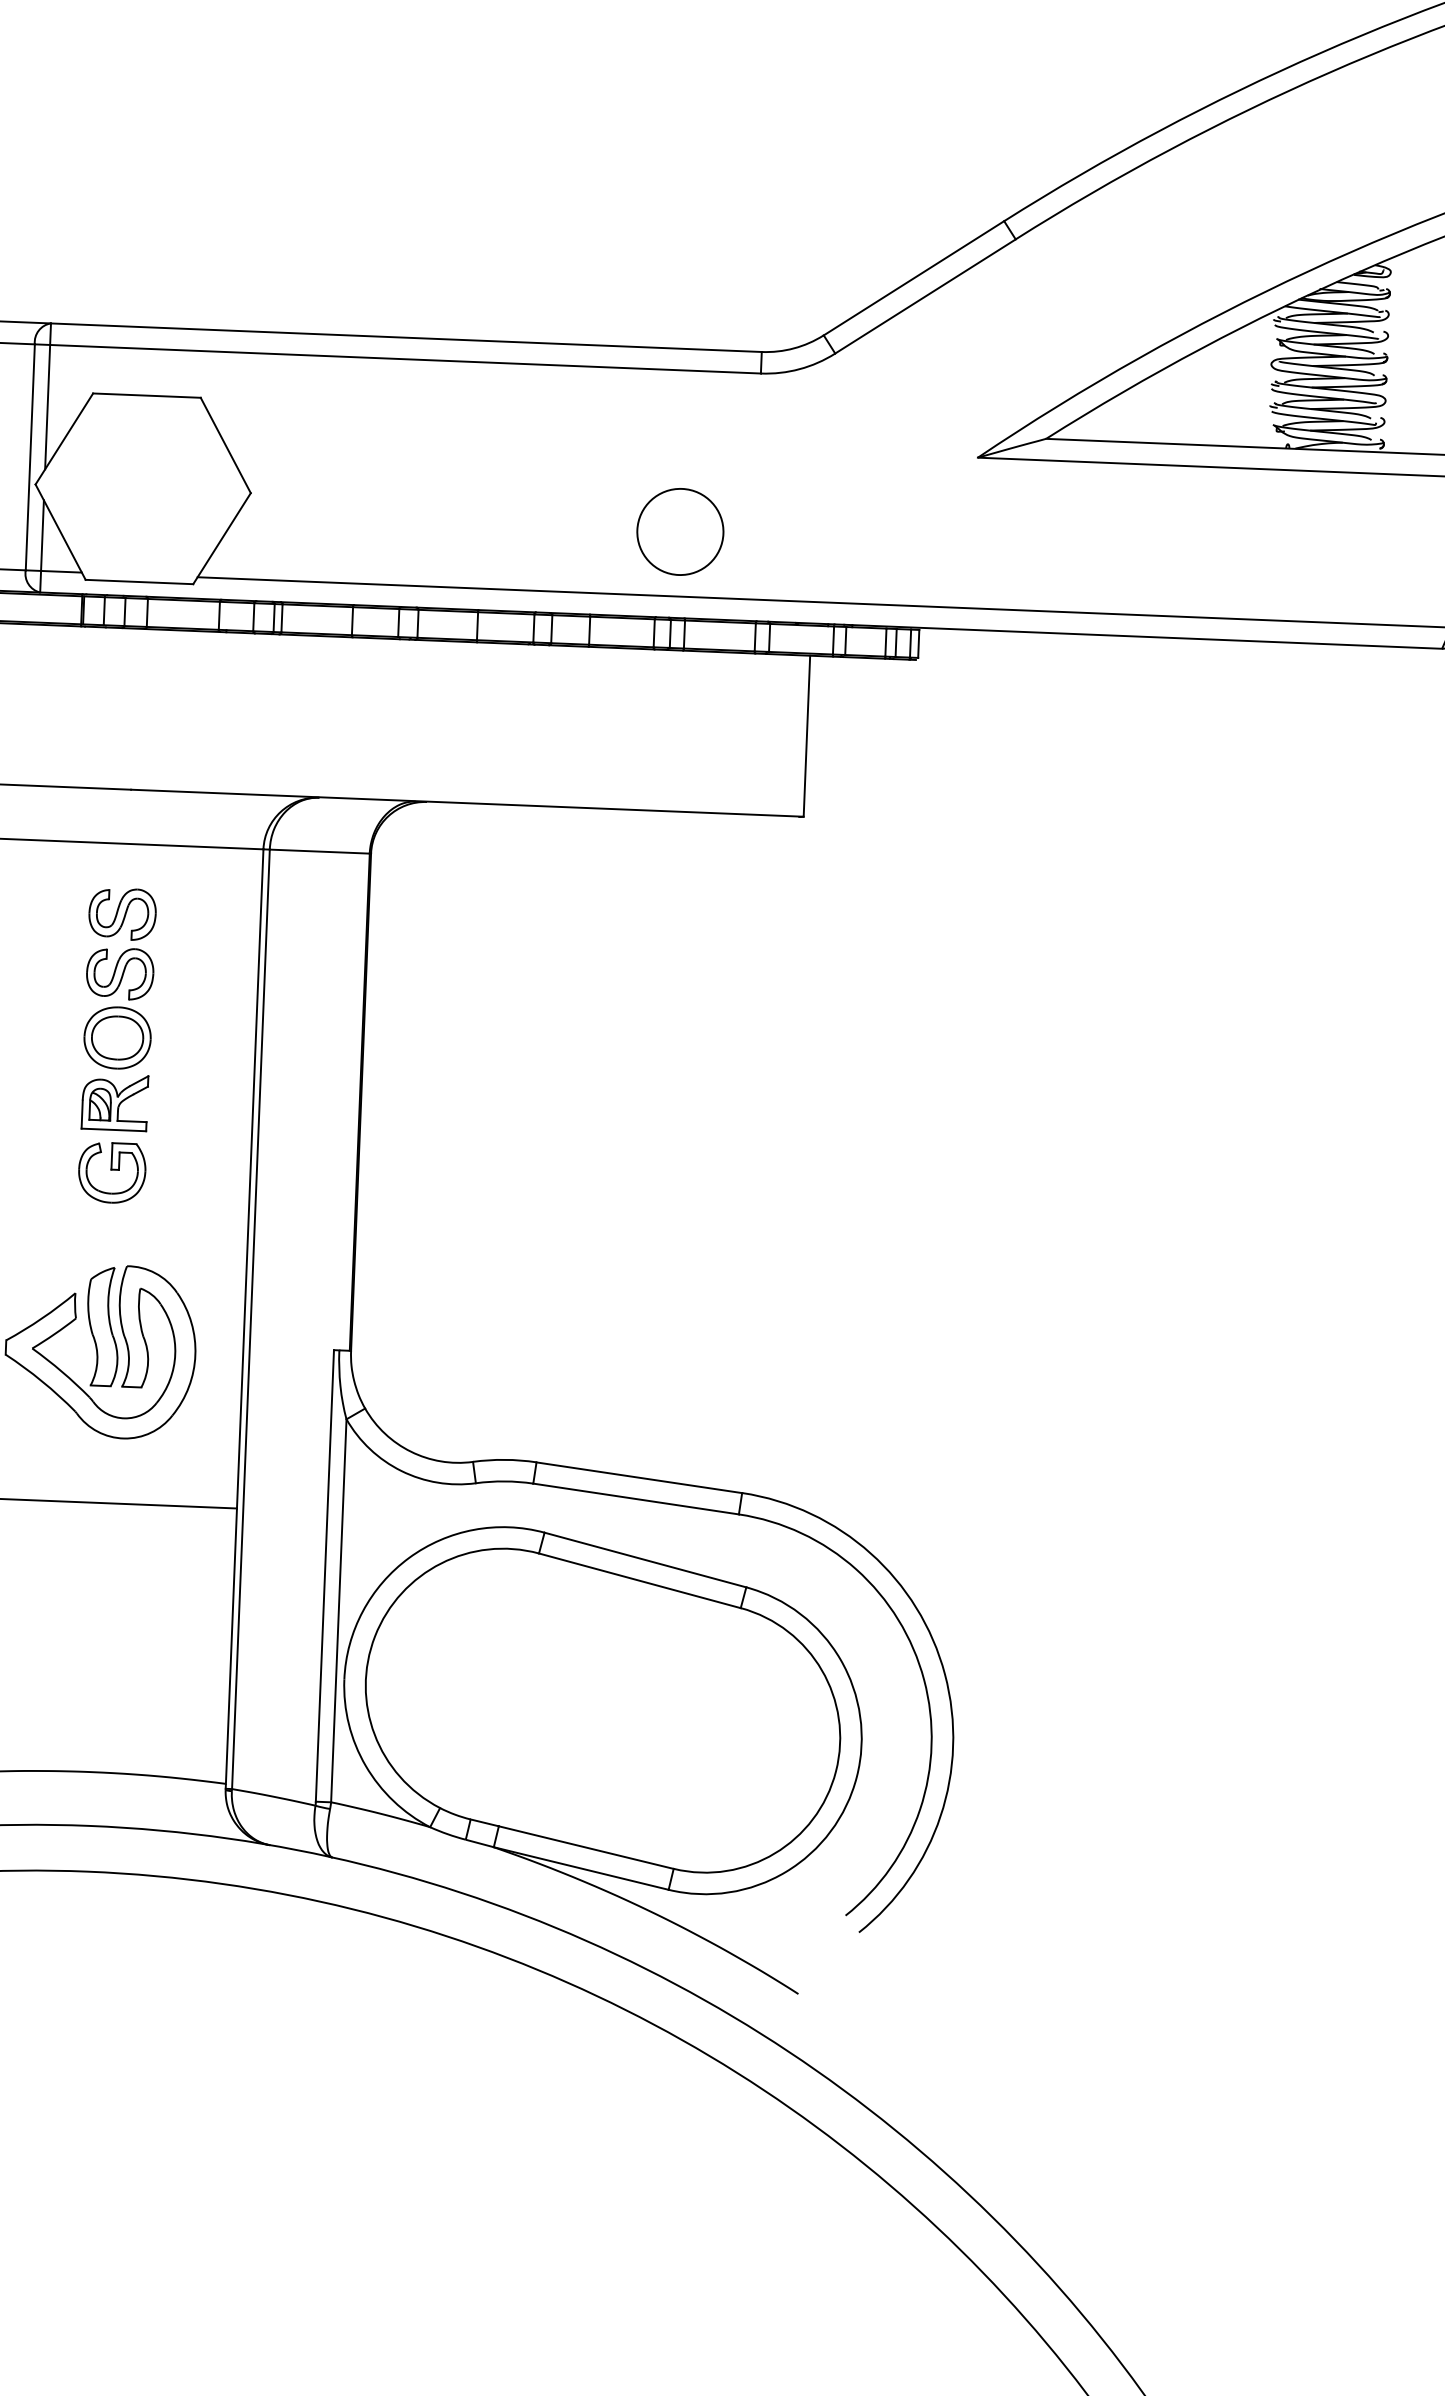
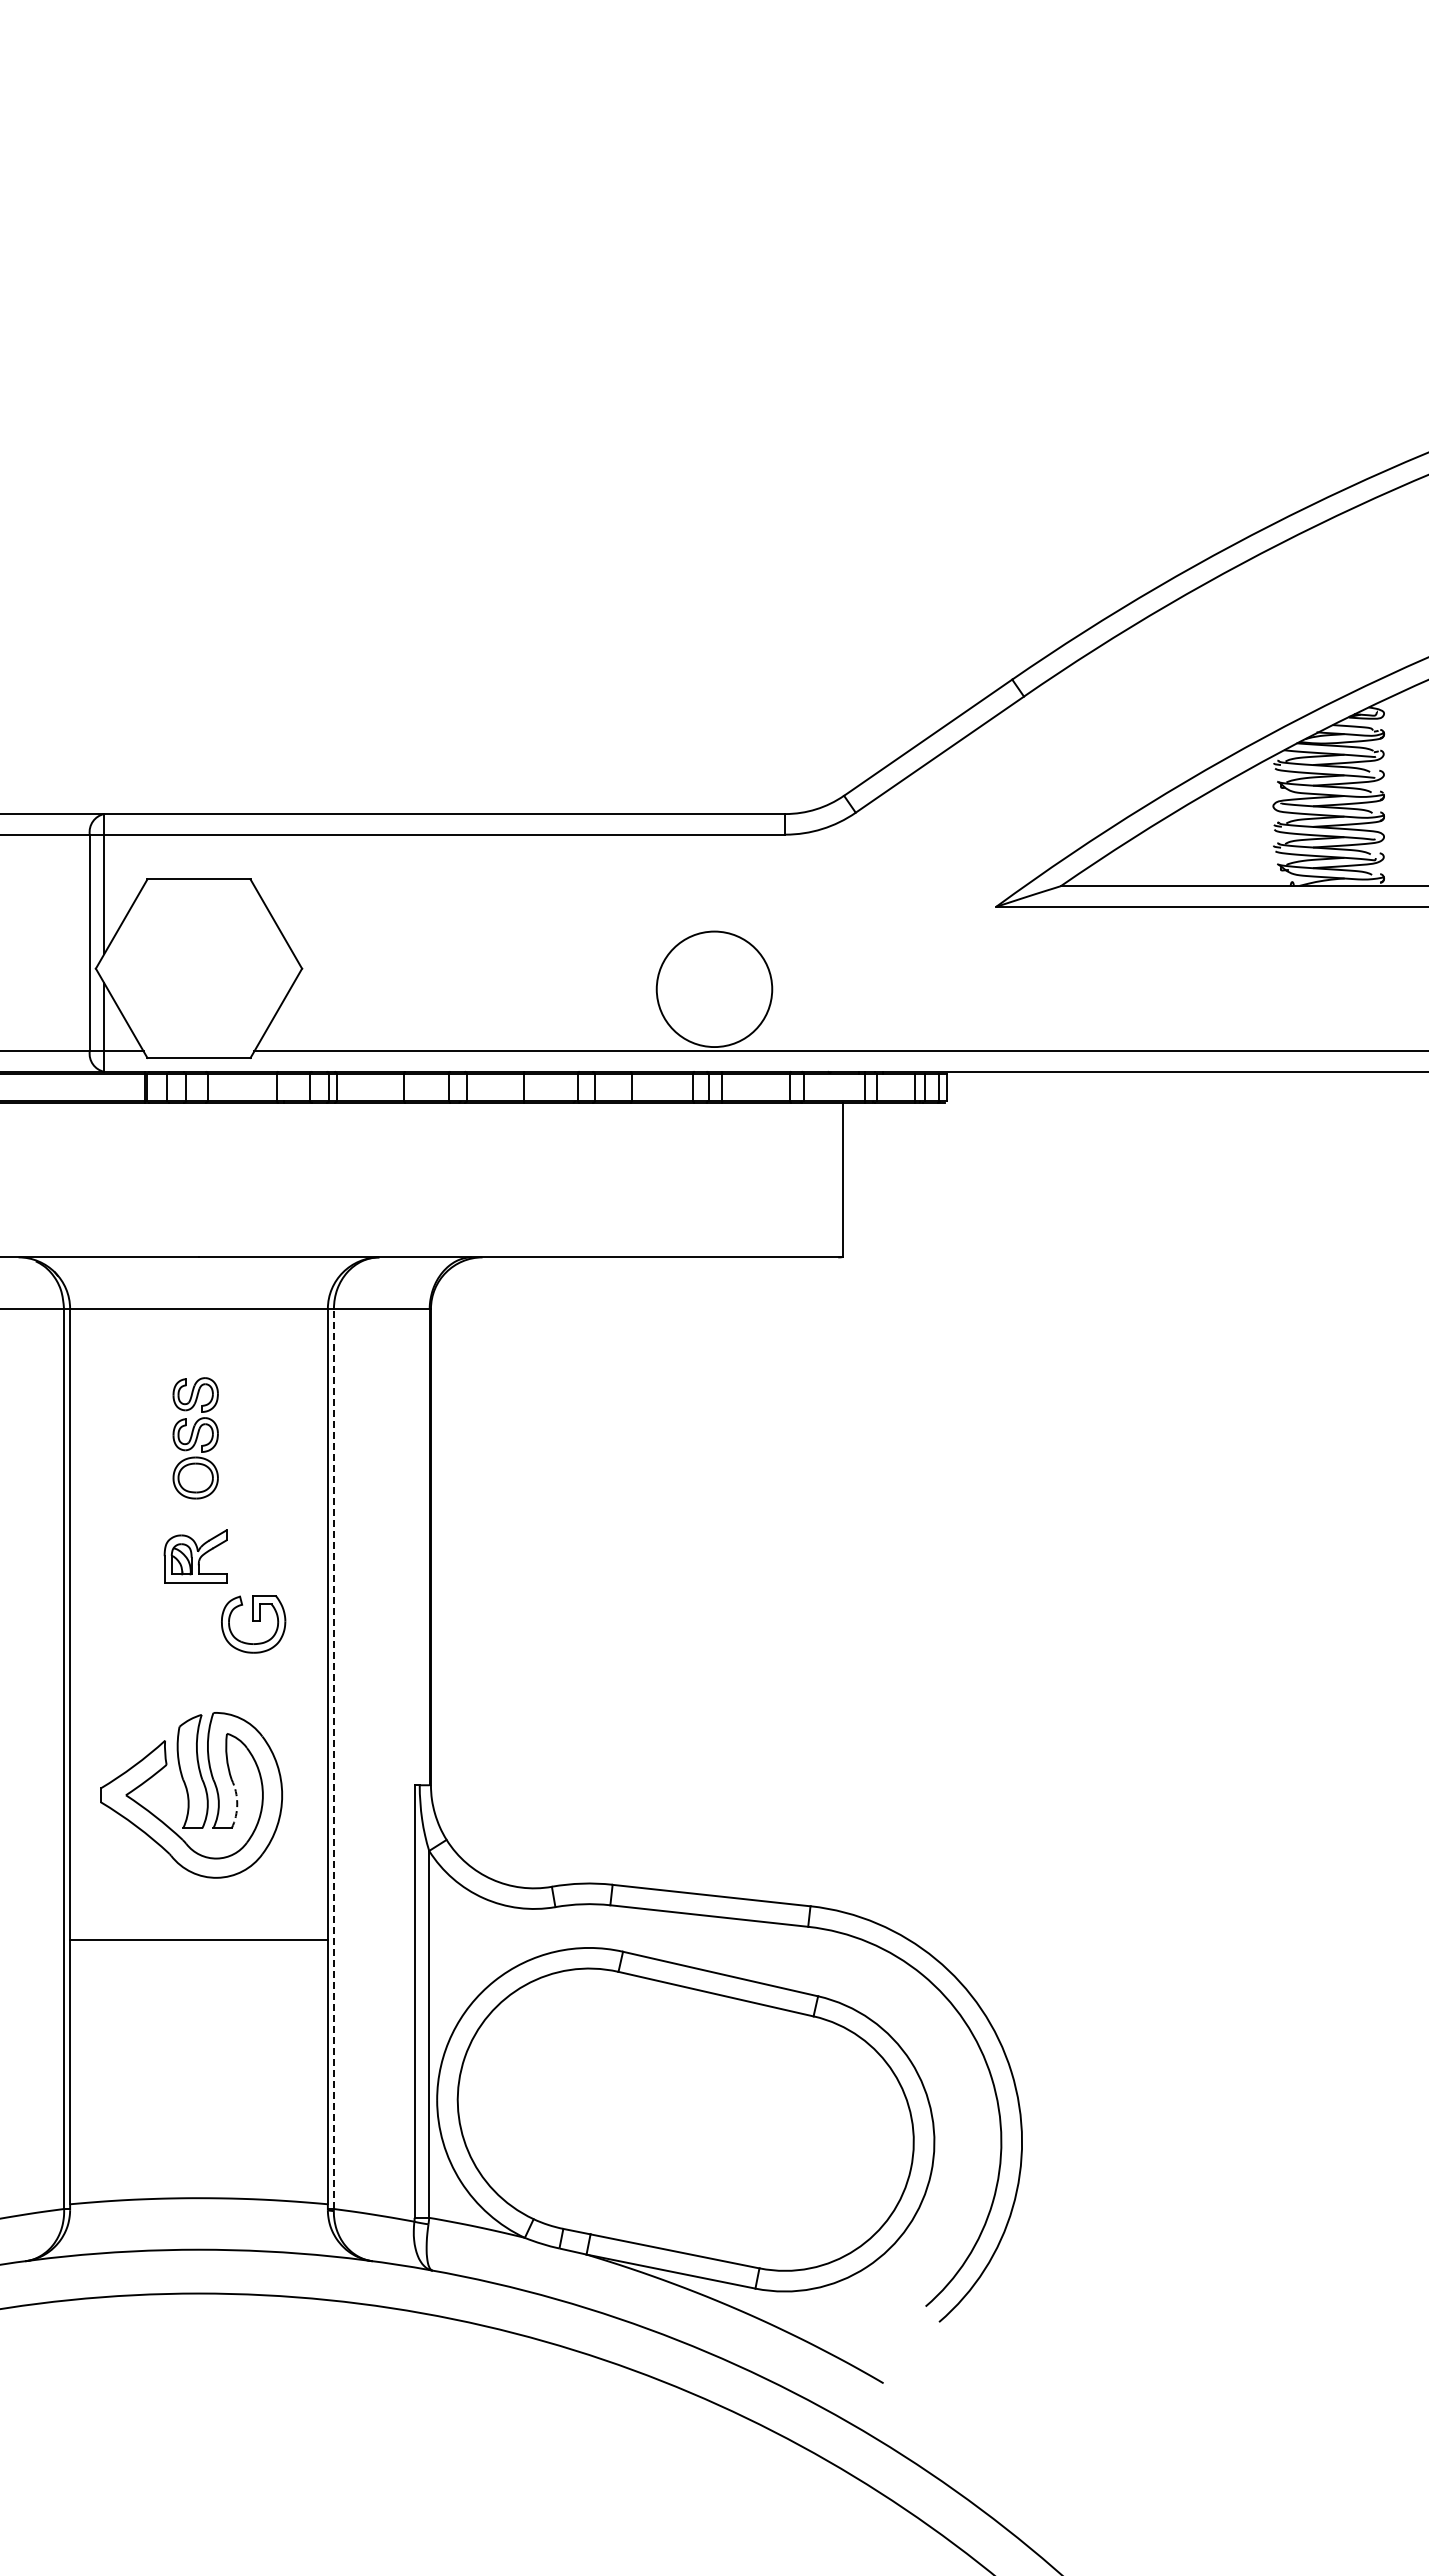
circle: (680, 532) -> (714, 989), size x1.4
part: (119, 979) -> (195, 1438), size x0.7
part: (112, 1173) -> (253, 1624), moved
line: (250, 1318) -> (333, 1758), solid -> dashed
arc: (148, 1362) -> (237, 1804), solid -> dashed

